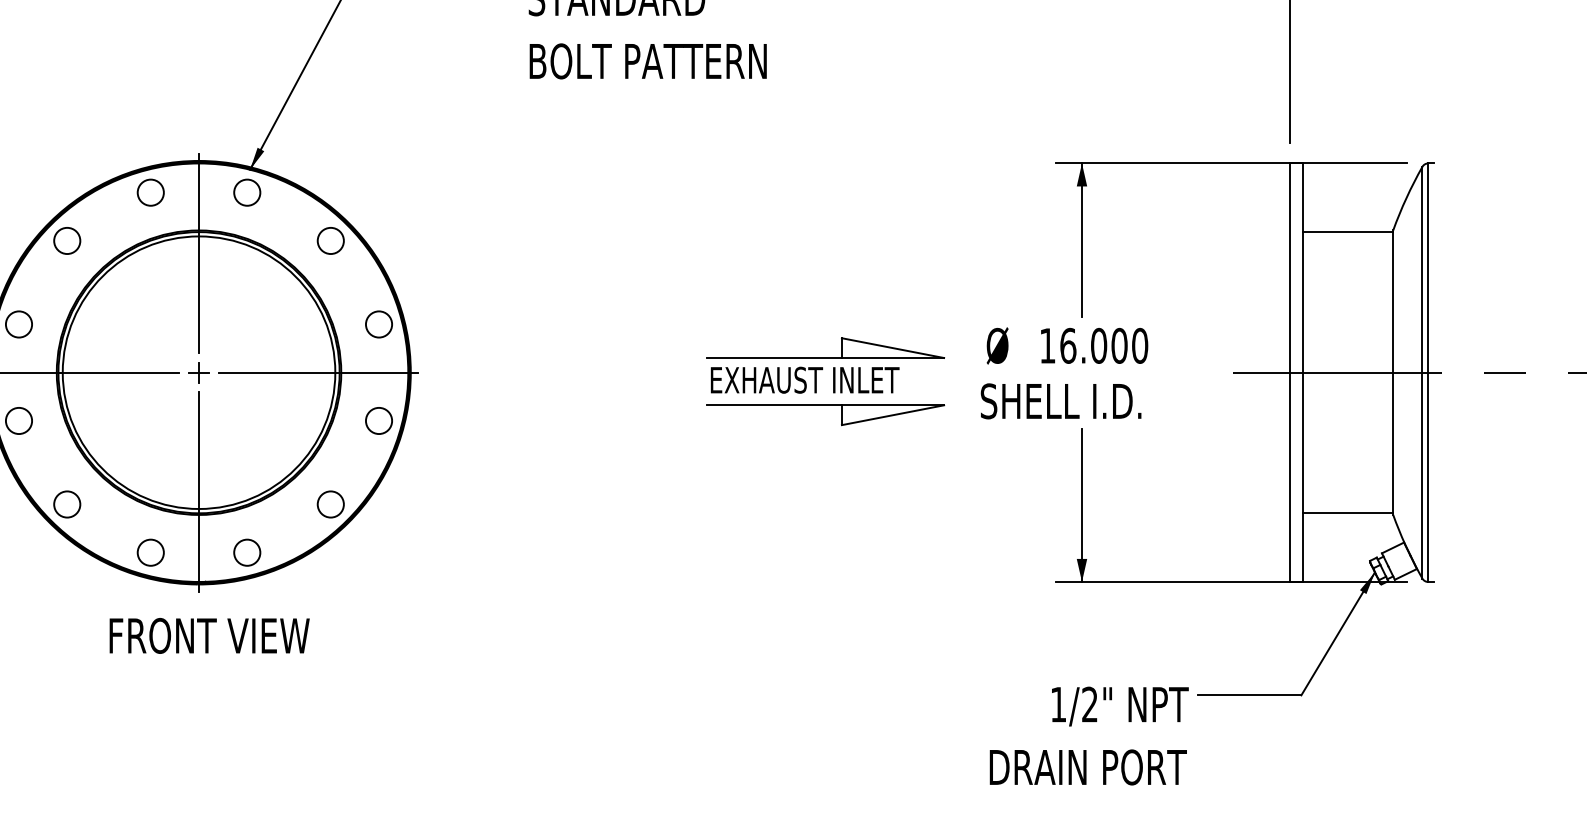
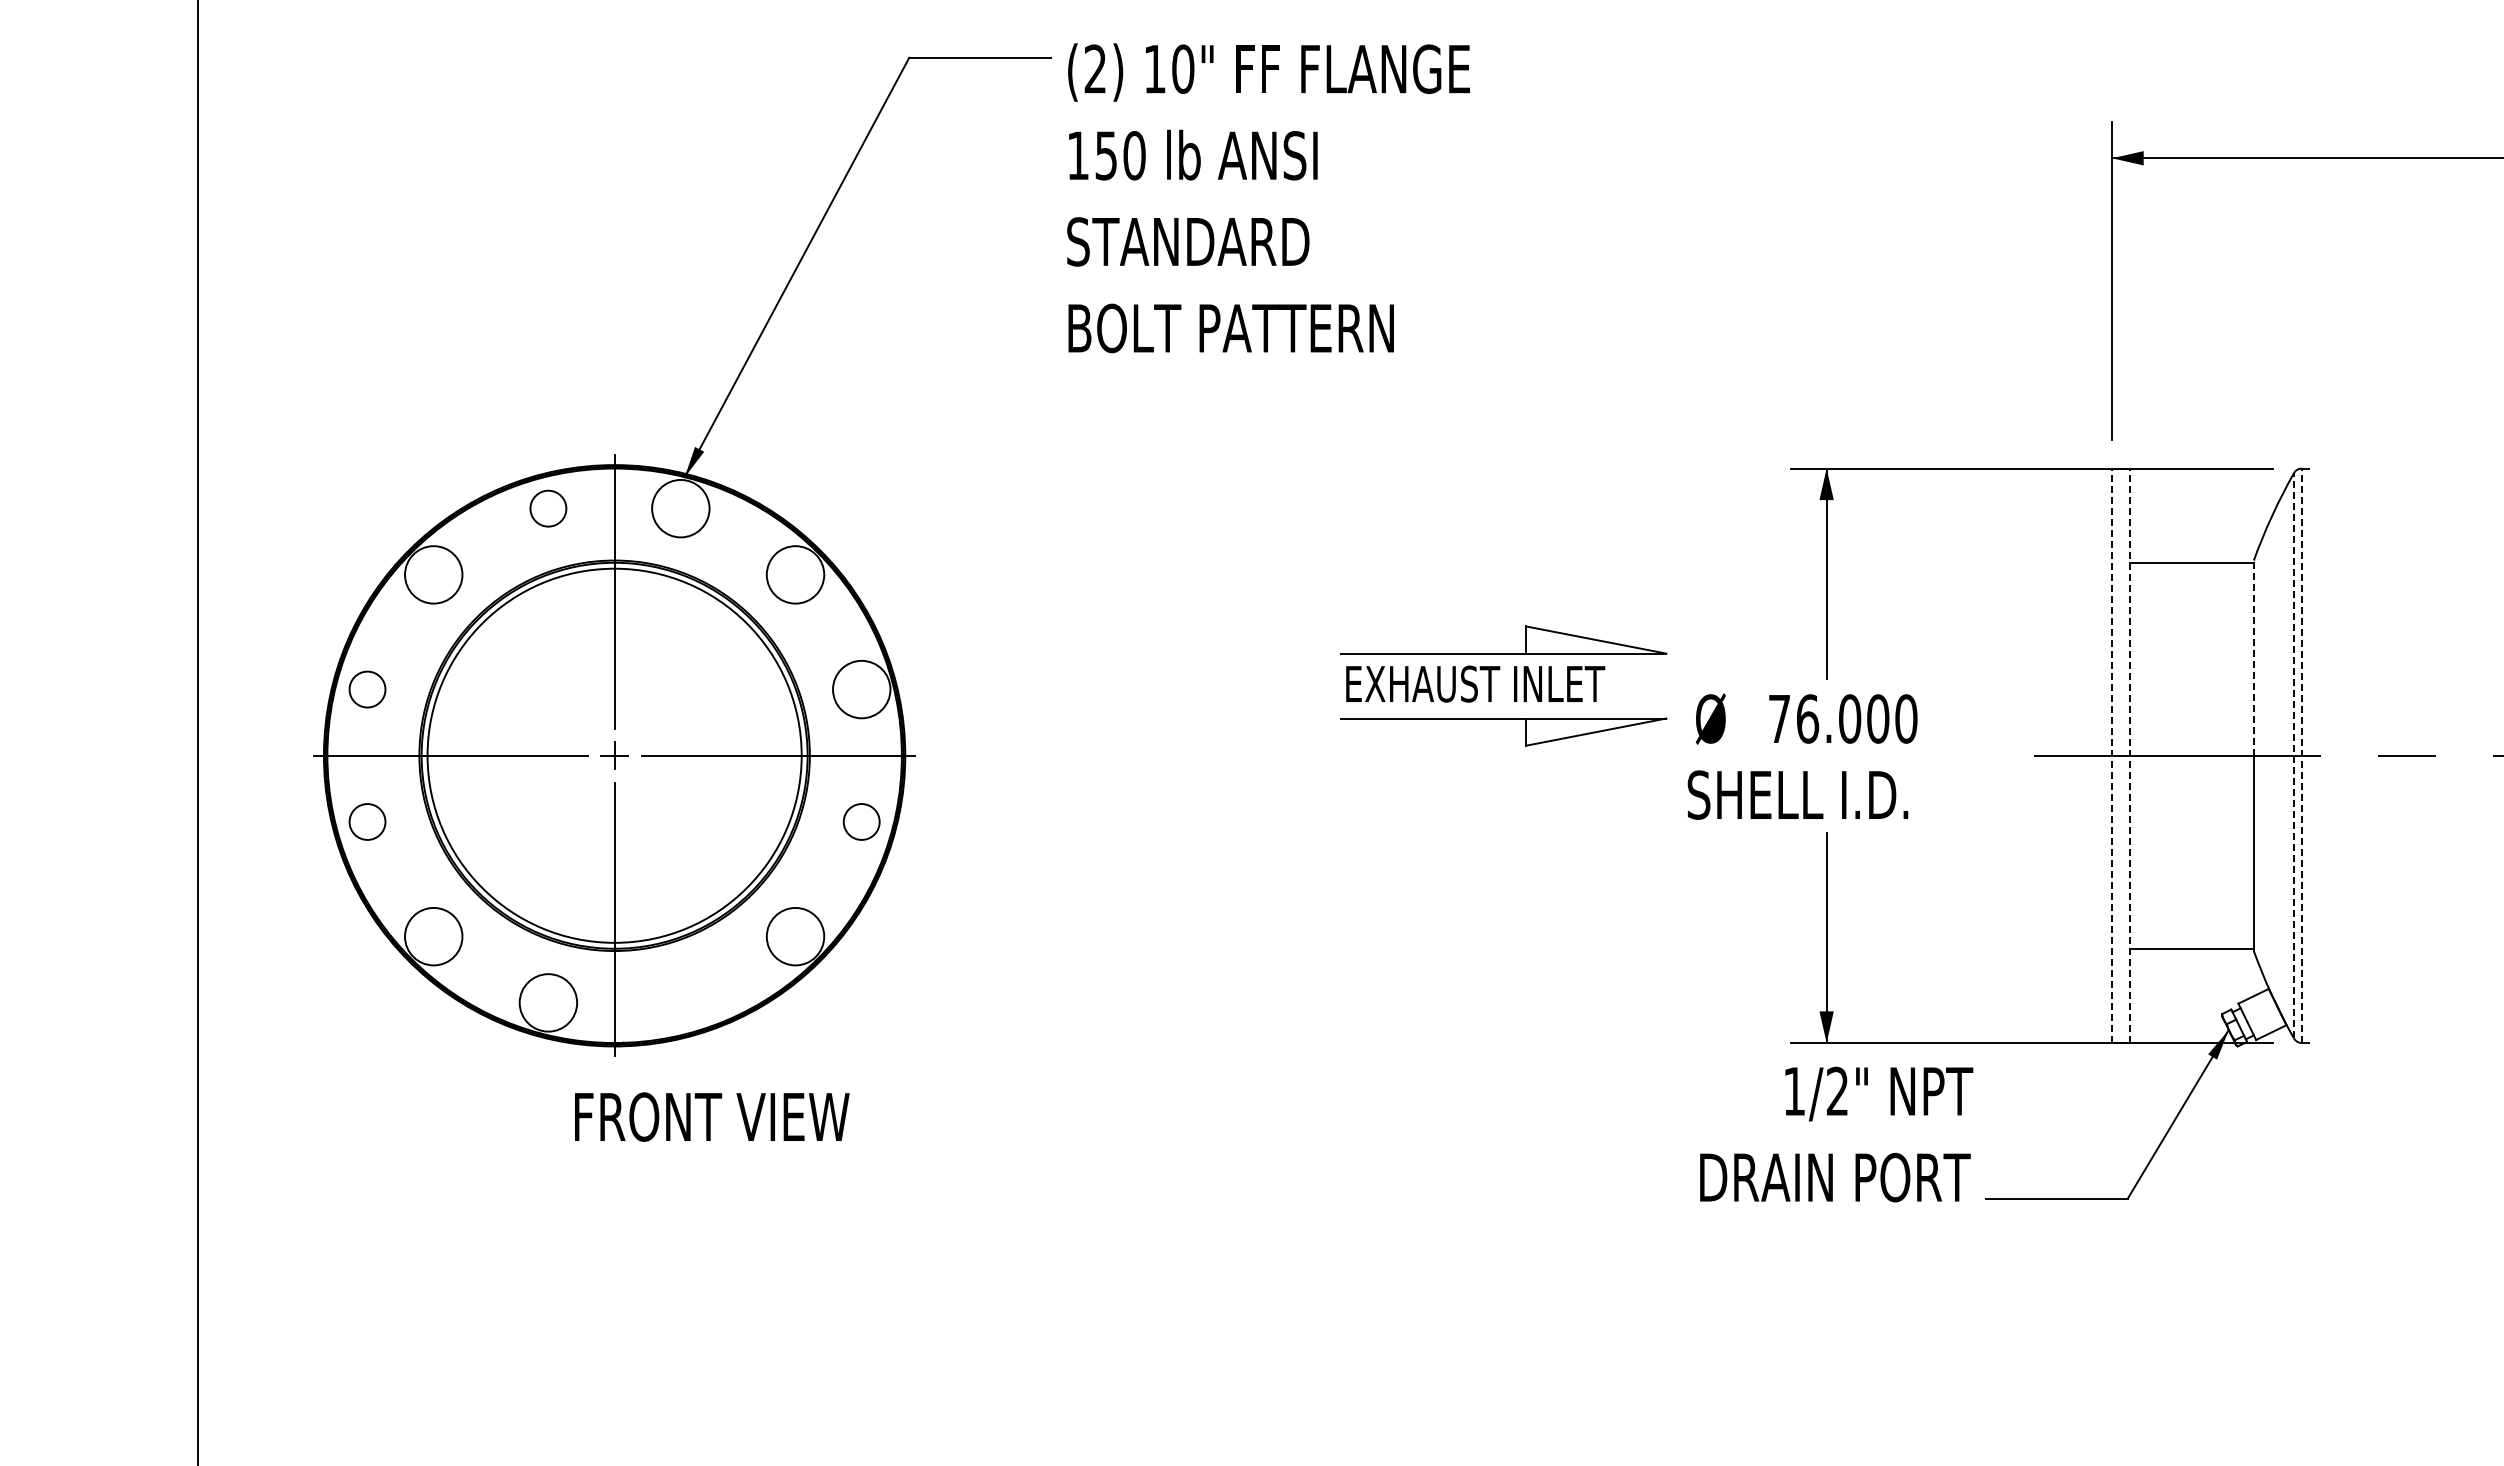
circle: (247, 192) -> (680, 508), size x1.6
circle: (67, 240) -> (433, 574), size x1.6
circle: (330, 240) -> (795, 574), size x1.6
line: (1392, 301) -> (2253, 658), solid -> dashed
circle: (378, 324) -> (861, 689), size x1.6
text: (1047, 345) -> (1779, 718), 16.000 -> 76.000
line: (1289, 372) -> (2111, 755), solid -> dashed
line: (1302, 372) -> (2129, 755), solid -> dashed
line: (1422, 372) -> (2294, 755), solid -> dashed
line: (1427, 372) -> (2301, 755), solid -> dashed
part: (833, 381) -> (1514, 685), moved
circle: (67, 504) -> (433, 936), size x1.6
circle: (330, 504) -> (795, 936), size x1.6
circle: (150, 552) -> (548, 1002), size x1.6
circle: (247, 552) -> (680, 1002), removed
text: (209, 635) -> (712, 1116), moved
text: (1089, 736) -> (1836, 1134), moved

